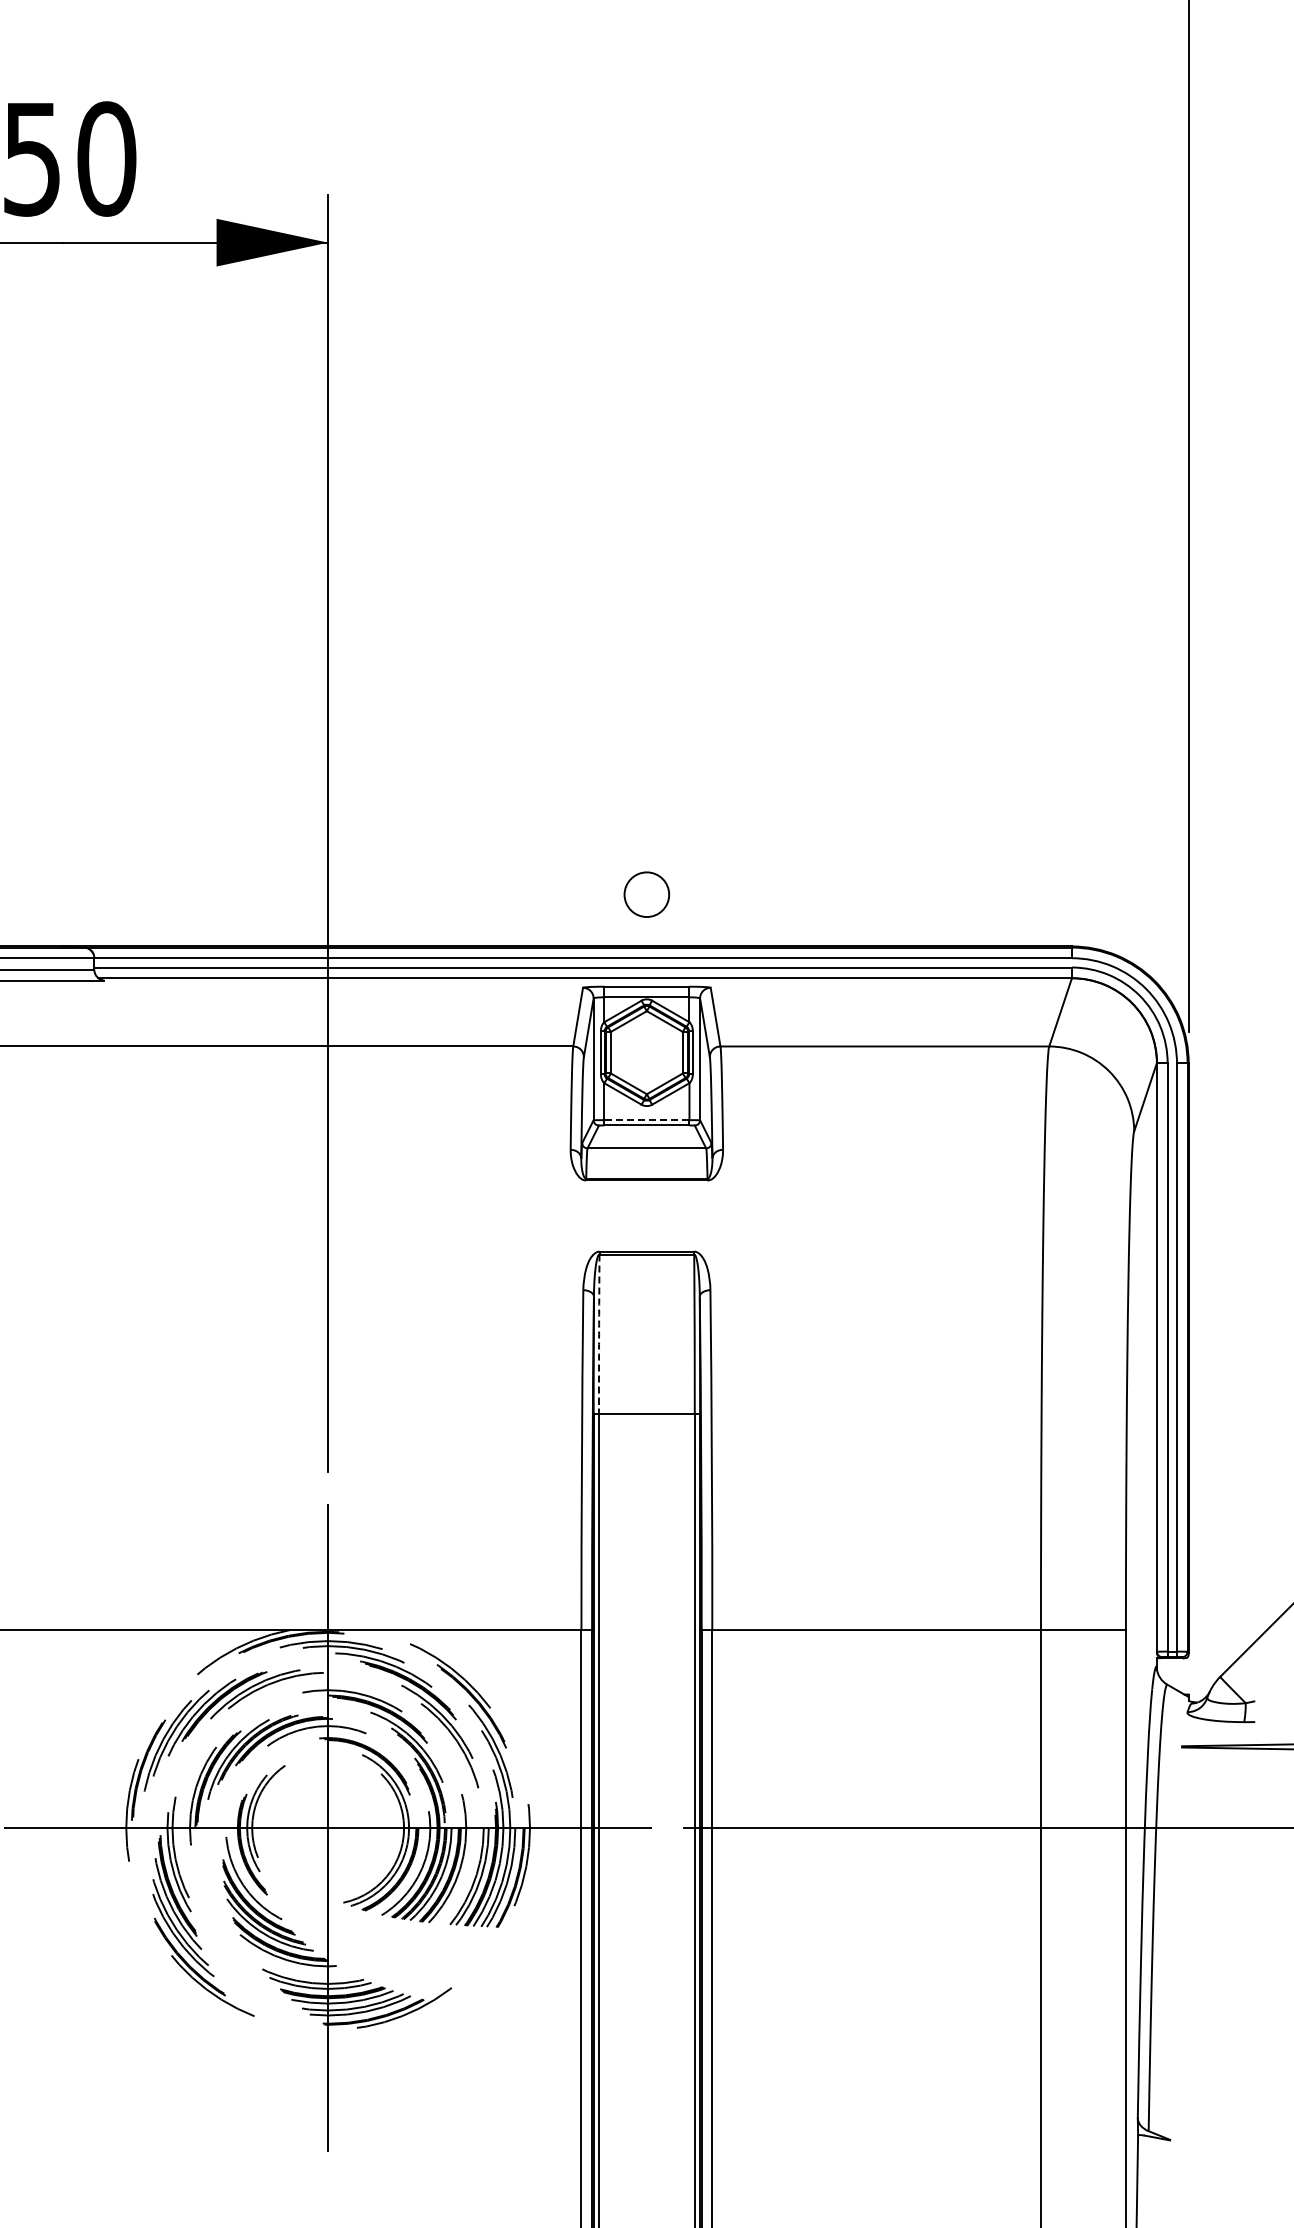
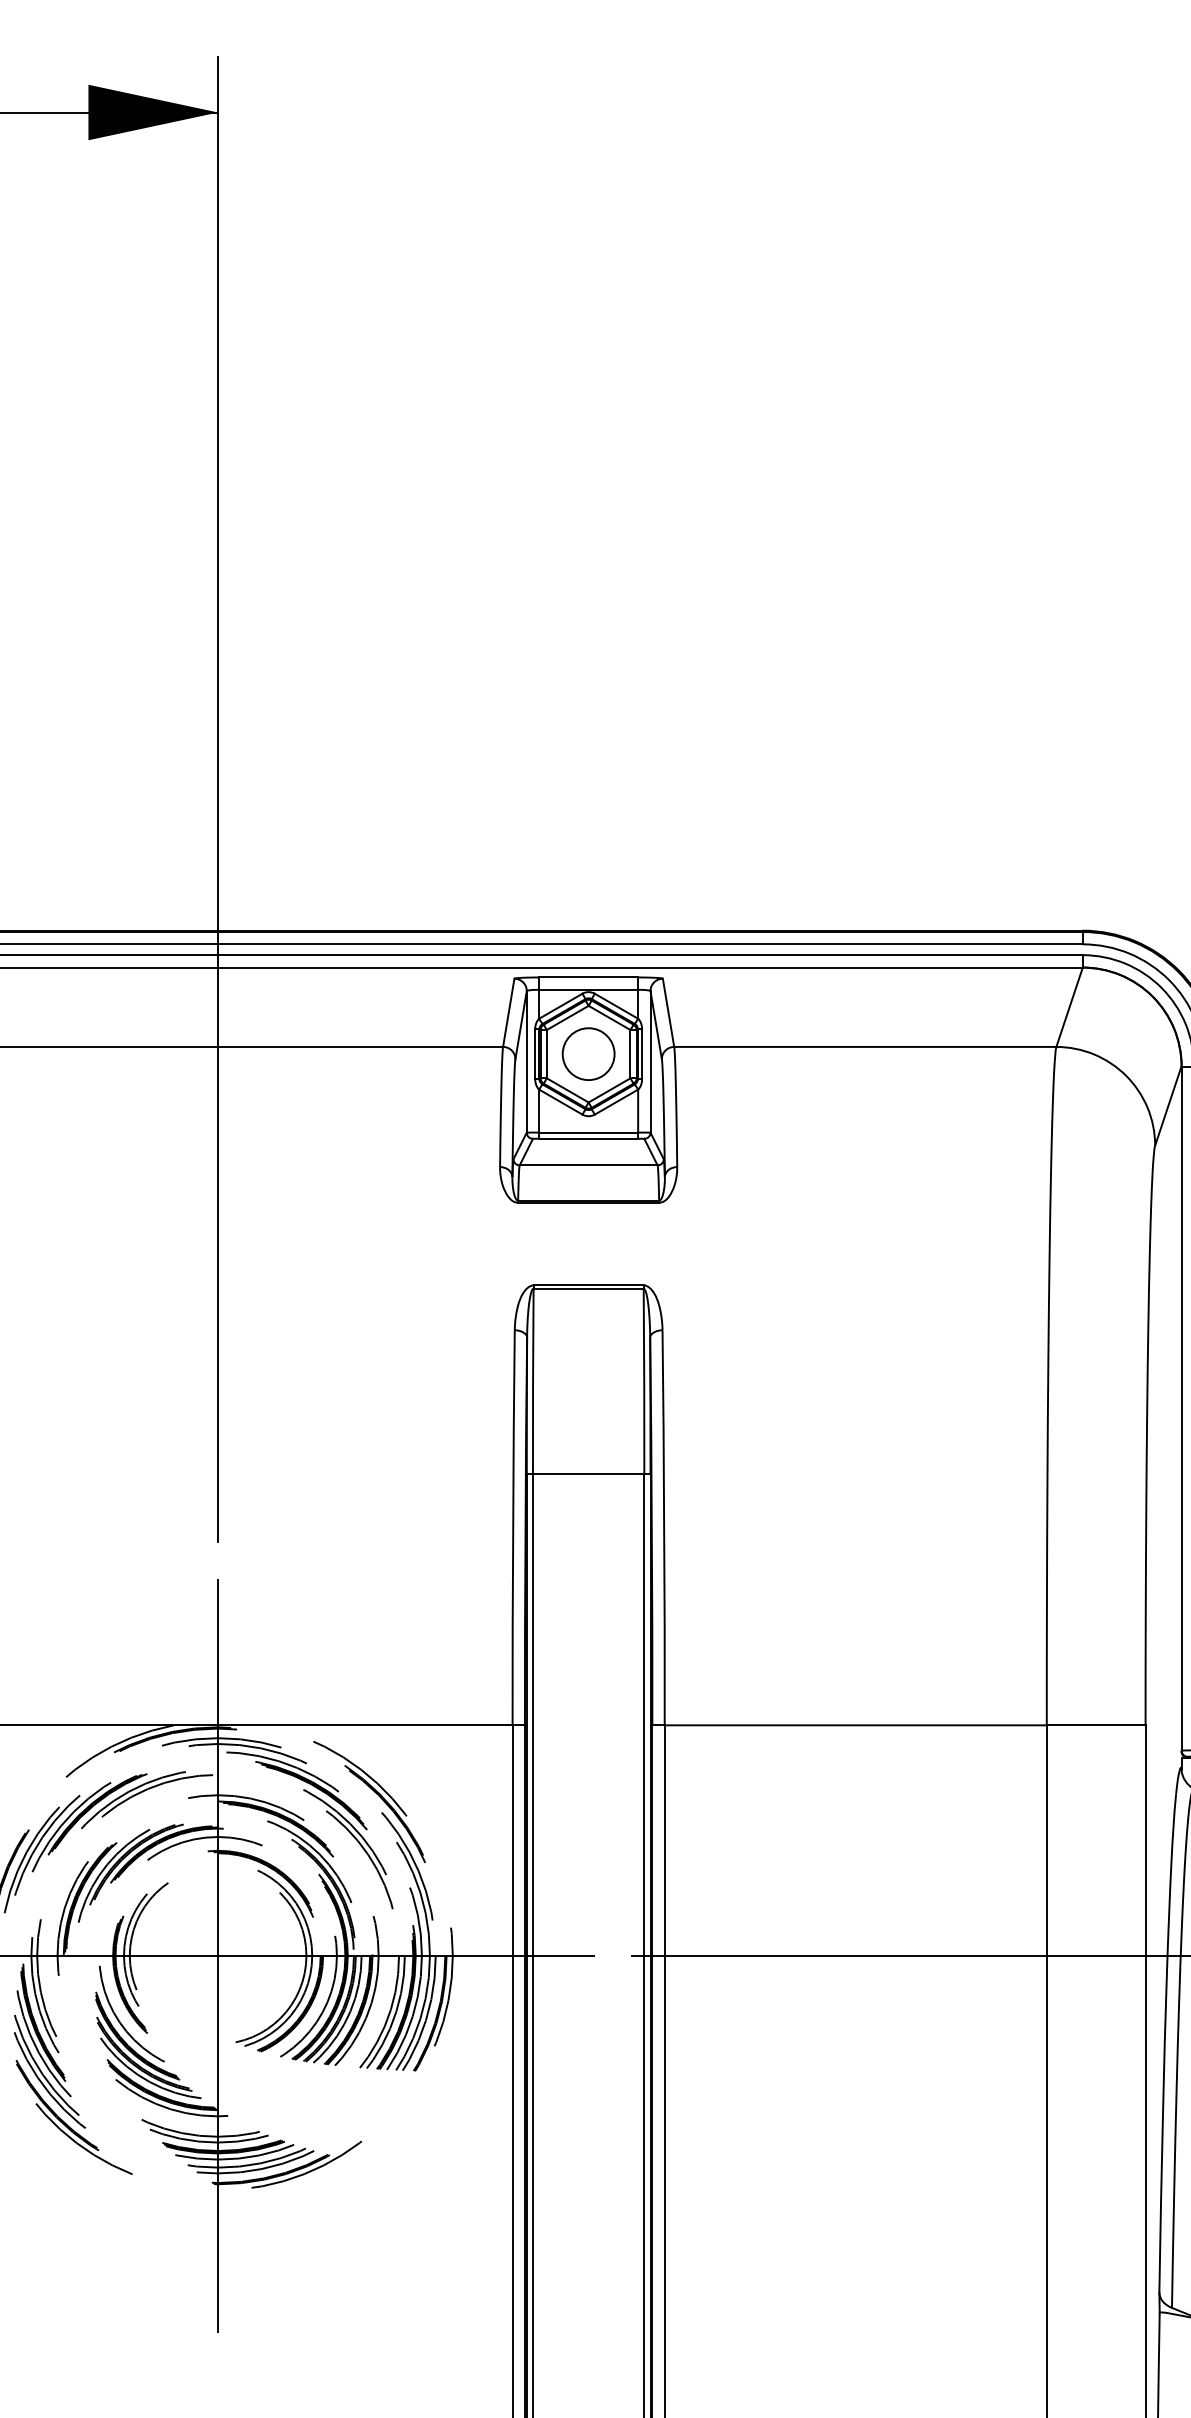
circle: (646, 894) -> (588, 1053), moved
line: (646, 1120) -> (588, 1132), dashed -> solid
arc: (599, 1334) -> (533, 1381), dashed -> solid

